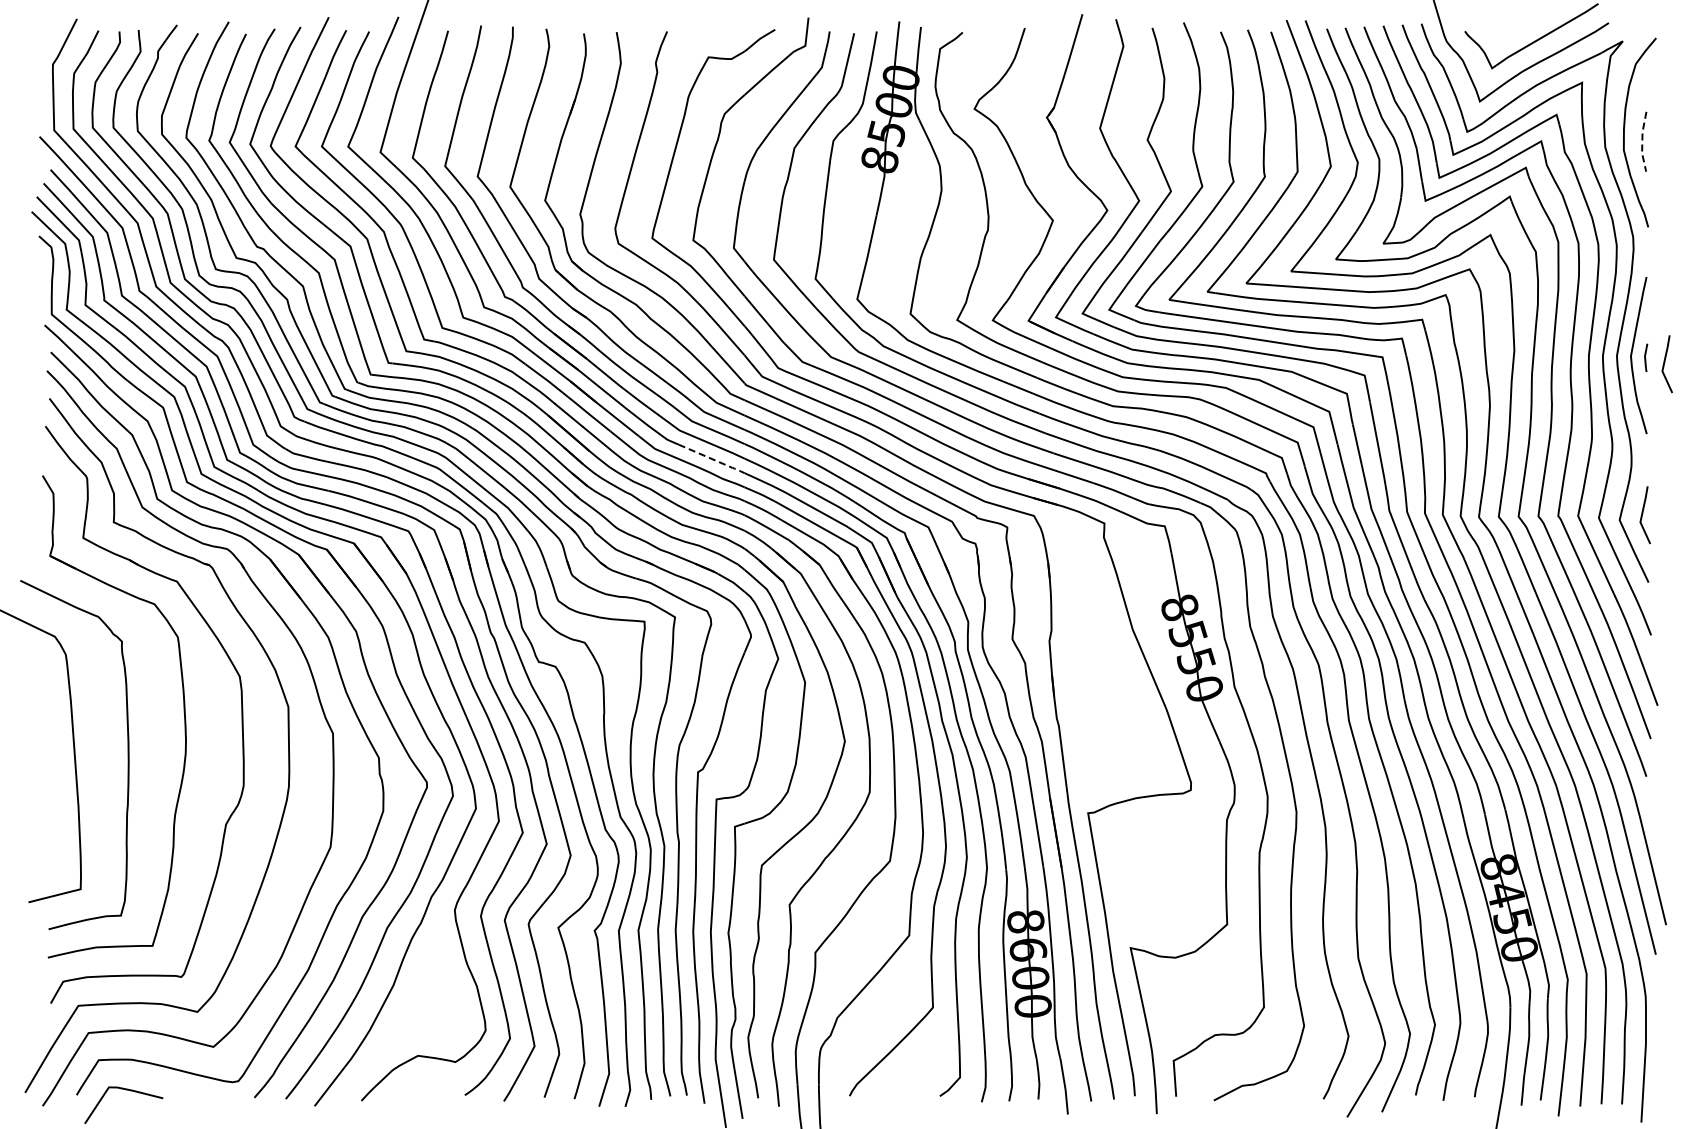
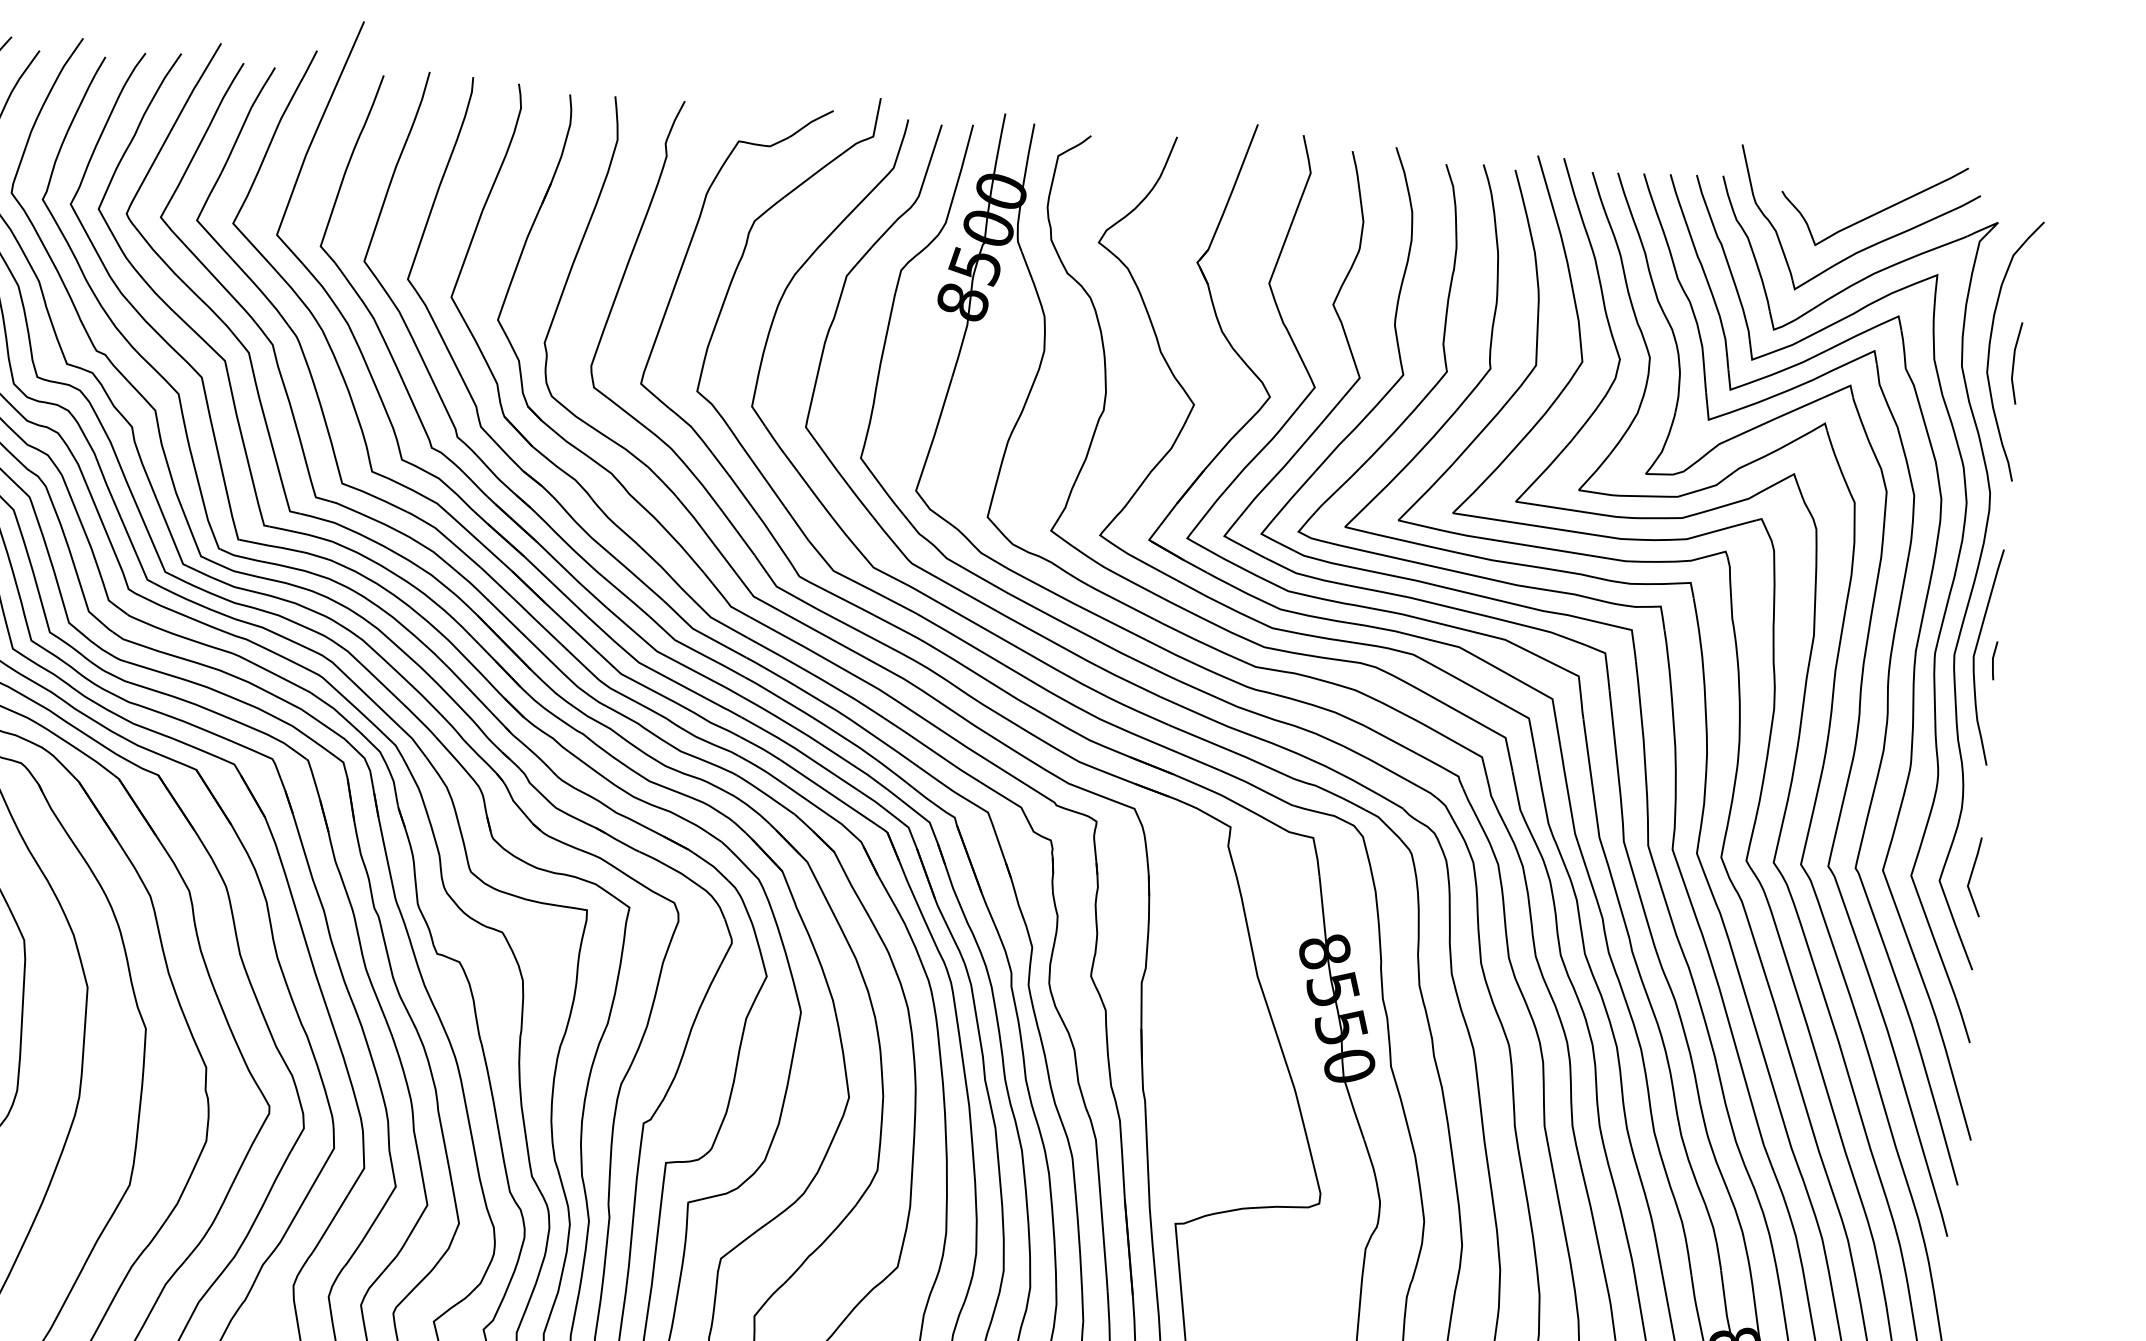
line: (1642, 141) -> (2013, 362), dashed -> solid
line: (1664, 364) -> (2018, 671), removed
line: (713, 459) -> (700, 695), dashed -> solid

